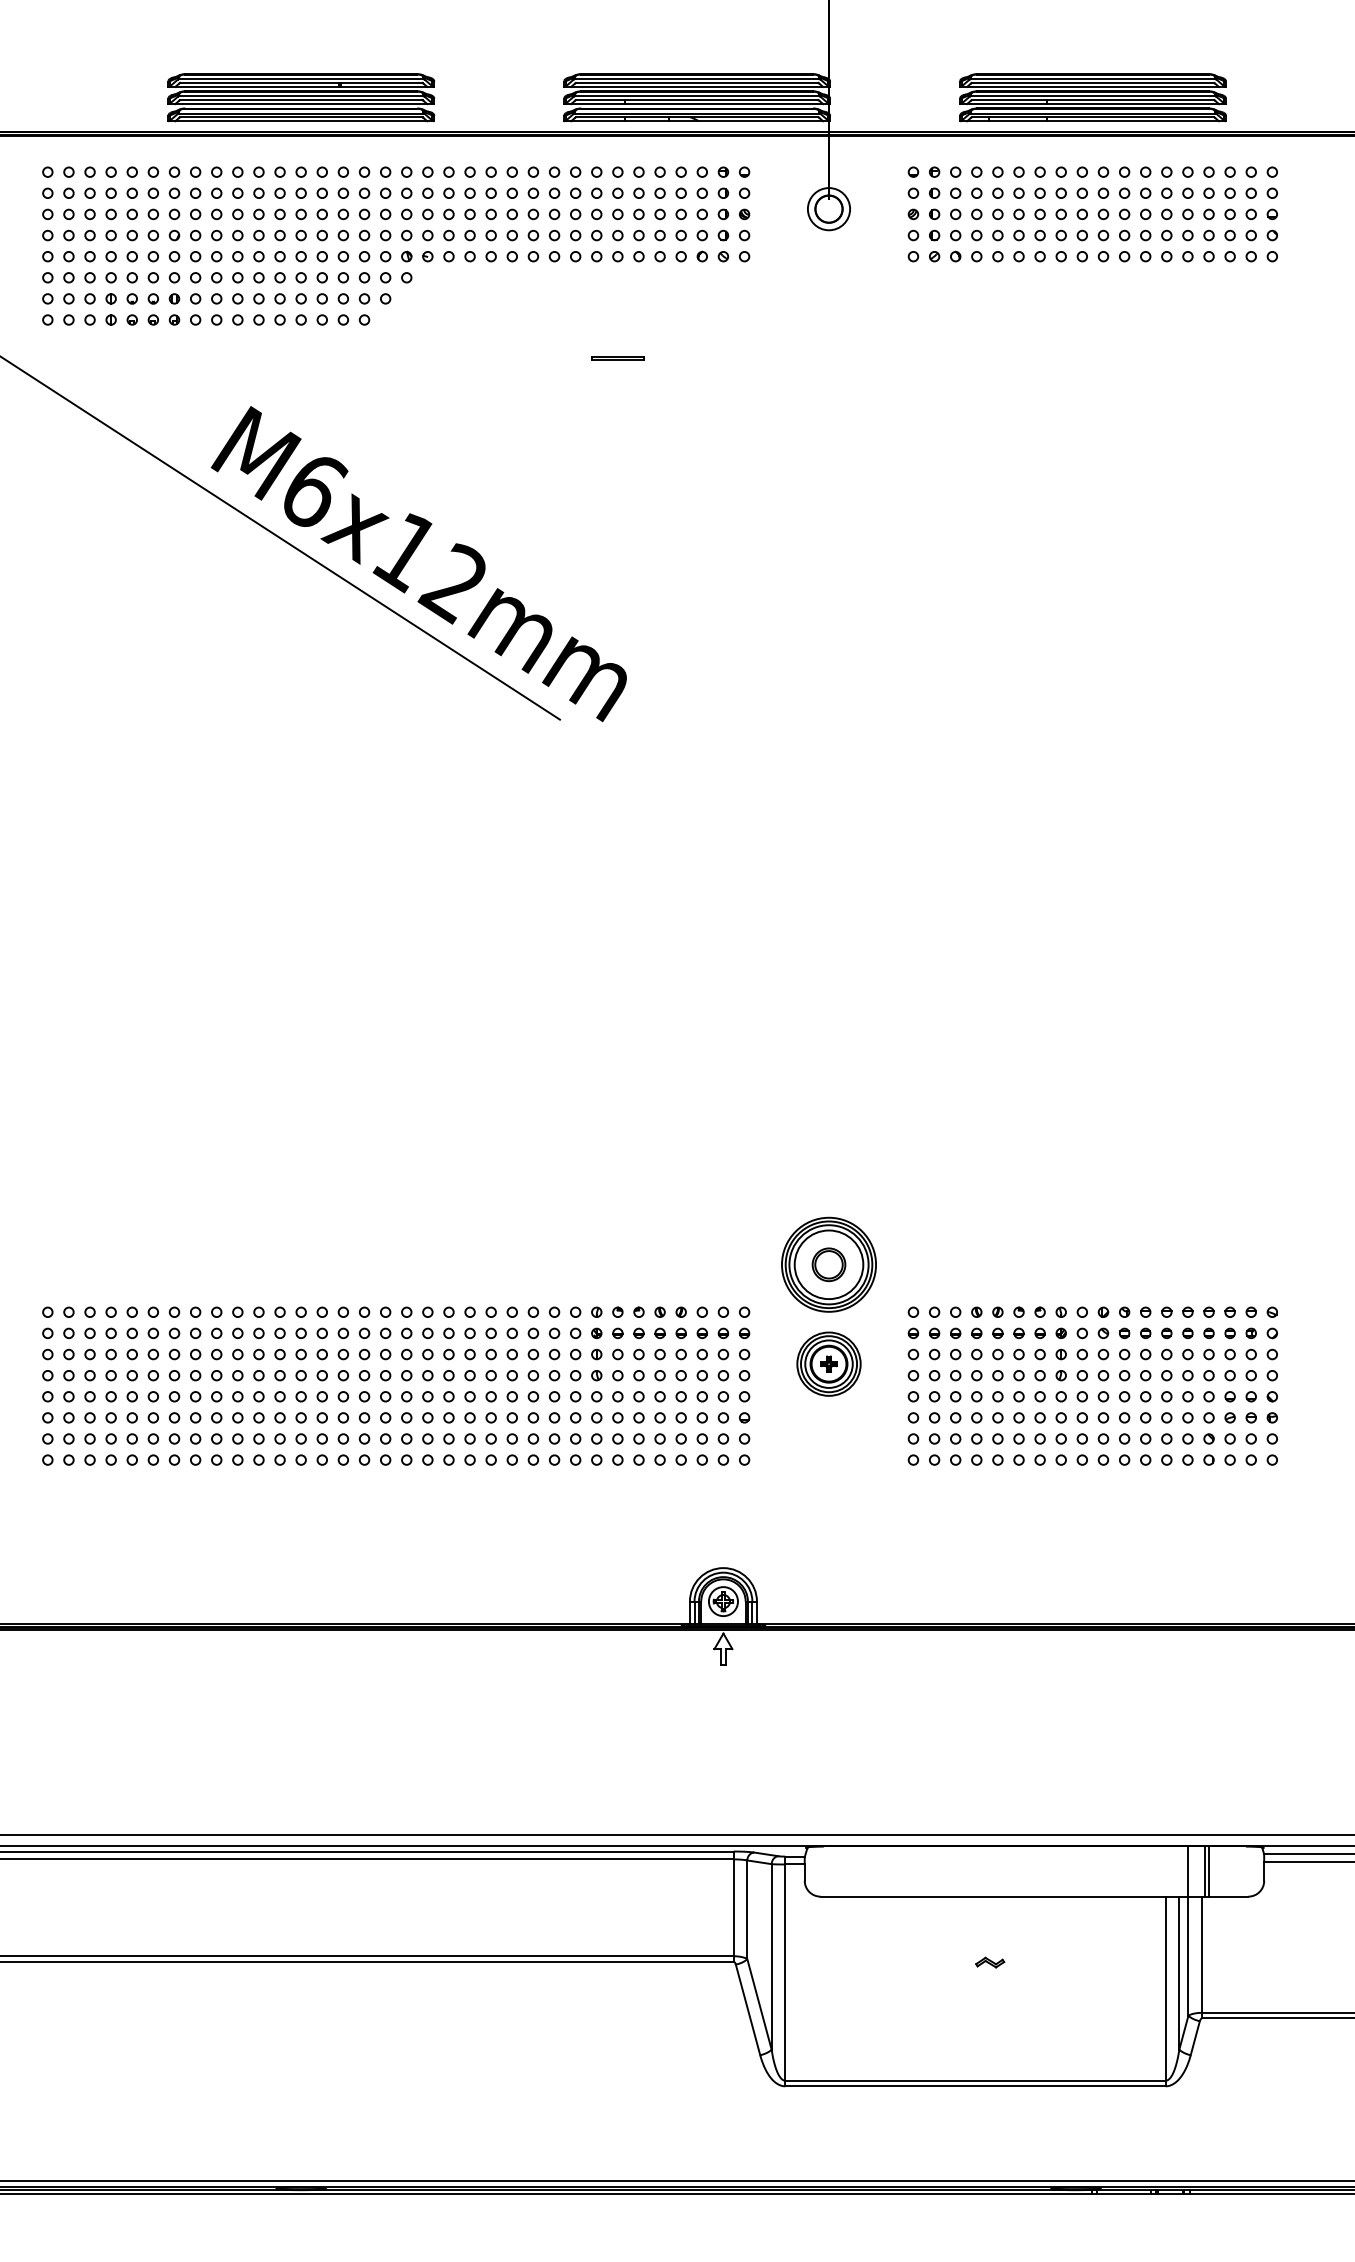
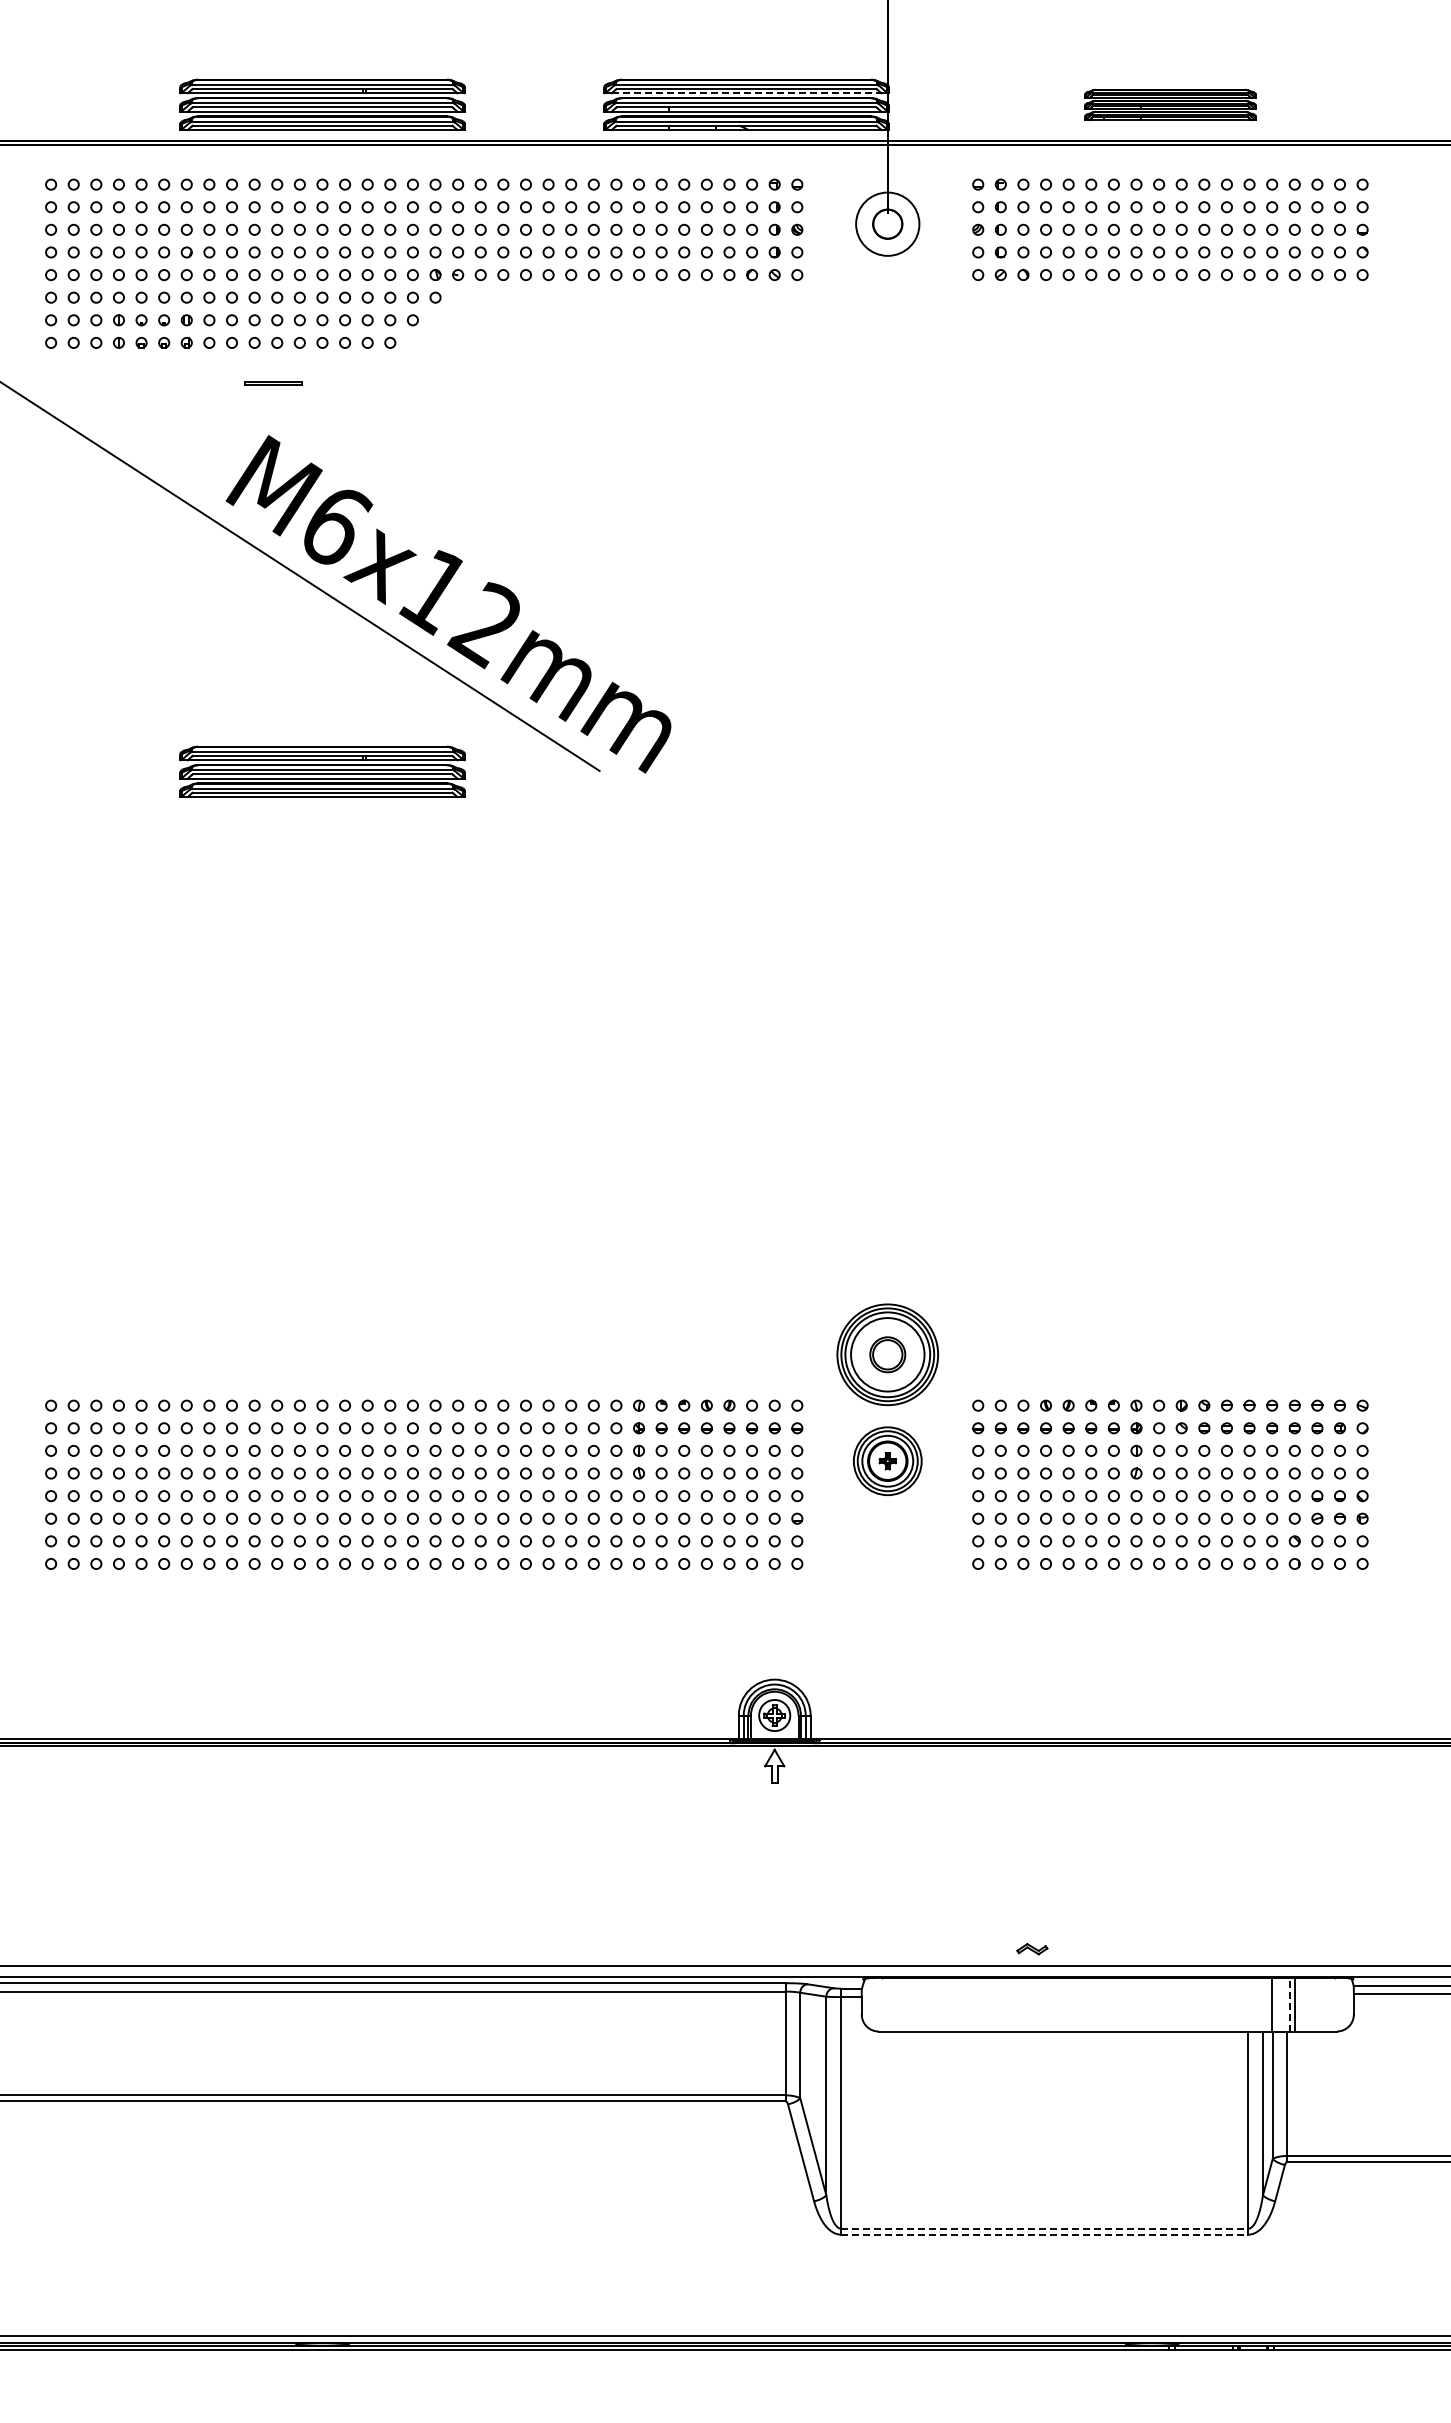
line: (697, 87) -> (746, 93), solid -> dashed
part: (1092, 97) -> (1170, 104), size x0.6
circle: (828, 208) -> (887, 223), size x1.4
line: (617, 356) -> (273, 382), moved
part: (301, 720) -> (322, 771), added
line: (1205, 1871) -> (1290, 2004), solid -> dashed
part: (990, 1962) -> (1032, 1949), moved
line: (975, 2080) -> (1044, 2228), solid -> dashed
line: (975, 2086) -> (1044, 2234), solid -> dashed

